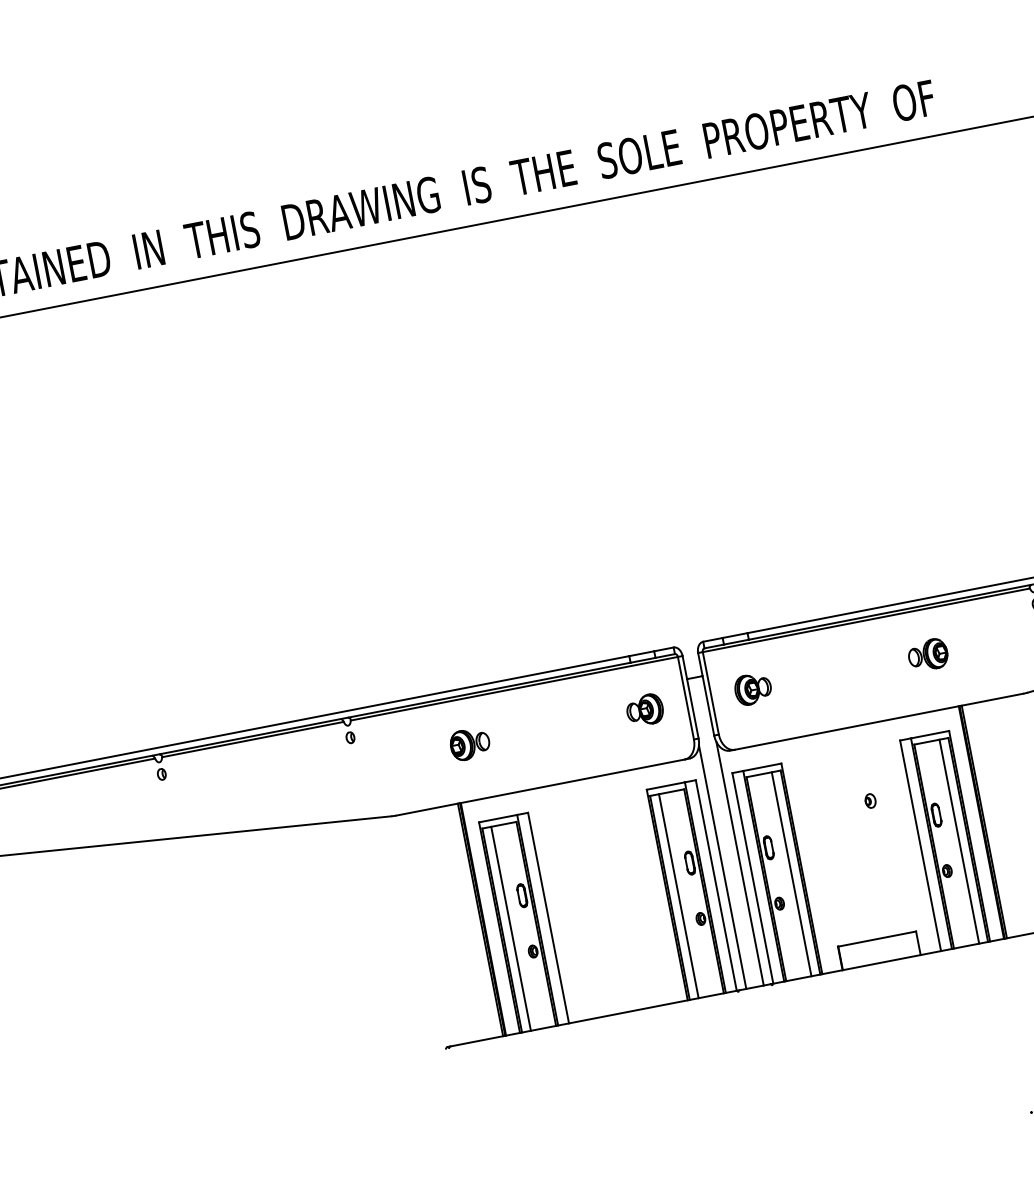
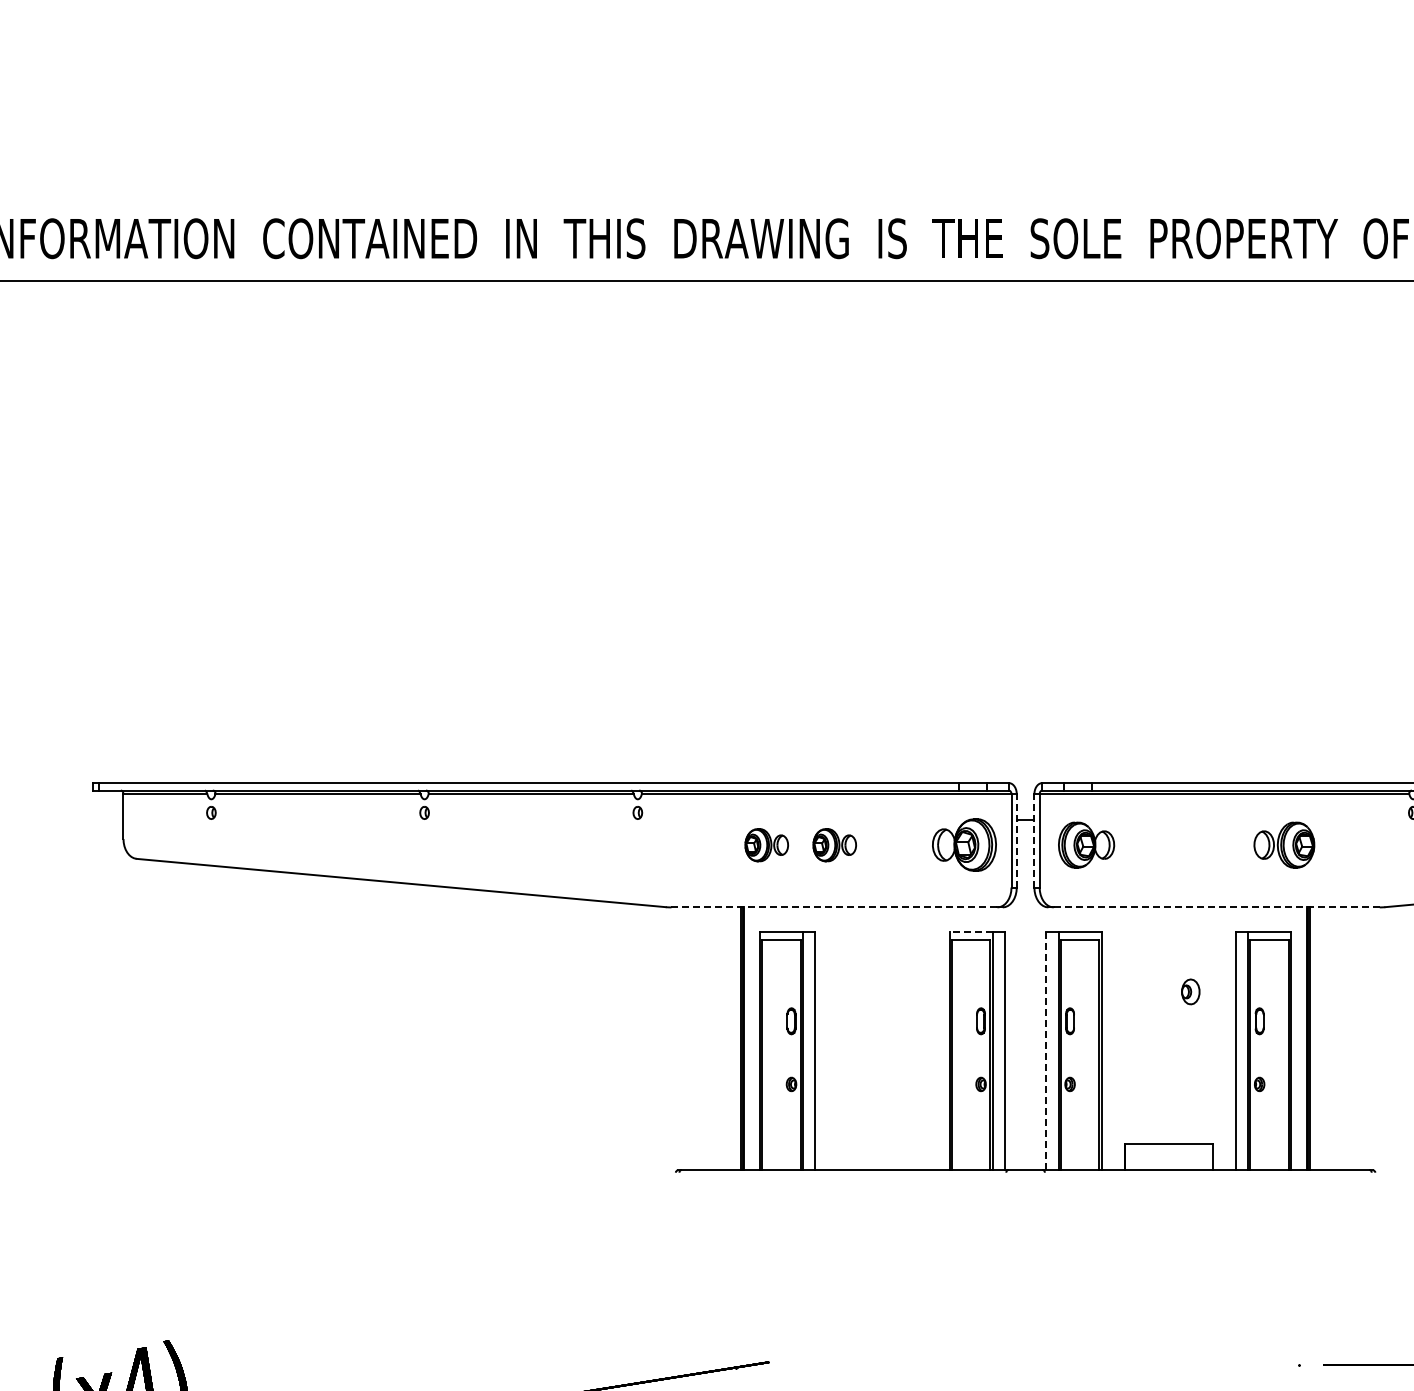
part: (928, 655) -> (1284, 845), size x1.4
part: (753, 689) -> (1086, 845), size x1.4
line: (706, 693) -> (1034, 840), solid -> dashed
line: (690, 697) -> (1016, 840), solid -> dashed
part: (645, 710) -> (964, 845), size x1.6
line: (879, 721) -> (1217, 907), solid -> dashed
part: (530, 732) -> (834, 845), added
line: (666, 786) -> (971, 932), solid -> dashed
line: (539, 787) -> (833, 907), solid -> dashed
part: (870, 800) -> (1190, 991), size x1.6
line: (958, 841) -> (1278, 1054), removed
line: (740, 863) -> (1035, 1032), removed
line: (722, 867) -> (1015, 1032), removed
line: (791, 873) -> (1089, 1054), removed
line: (753, 878) -> (1046, 1051), solid -> dashed
line: (678, 895) -> (961, 1054), removed
line: (511, 928) -> (772, 1054), removed

